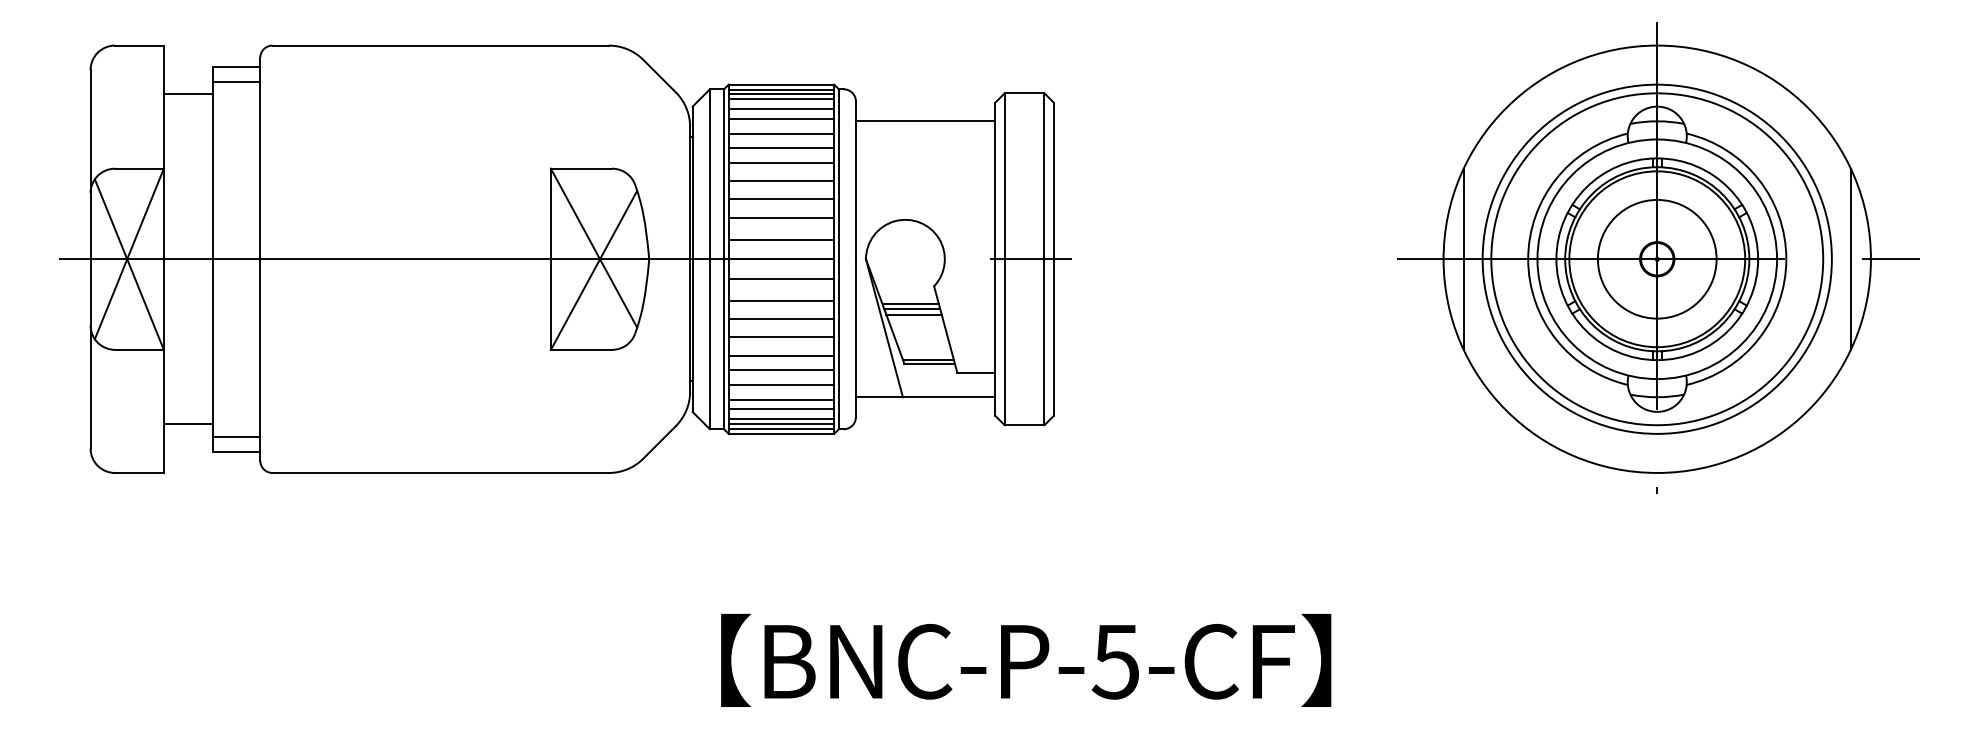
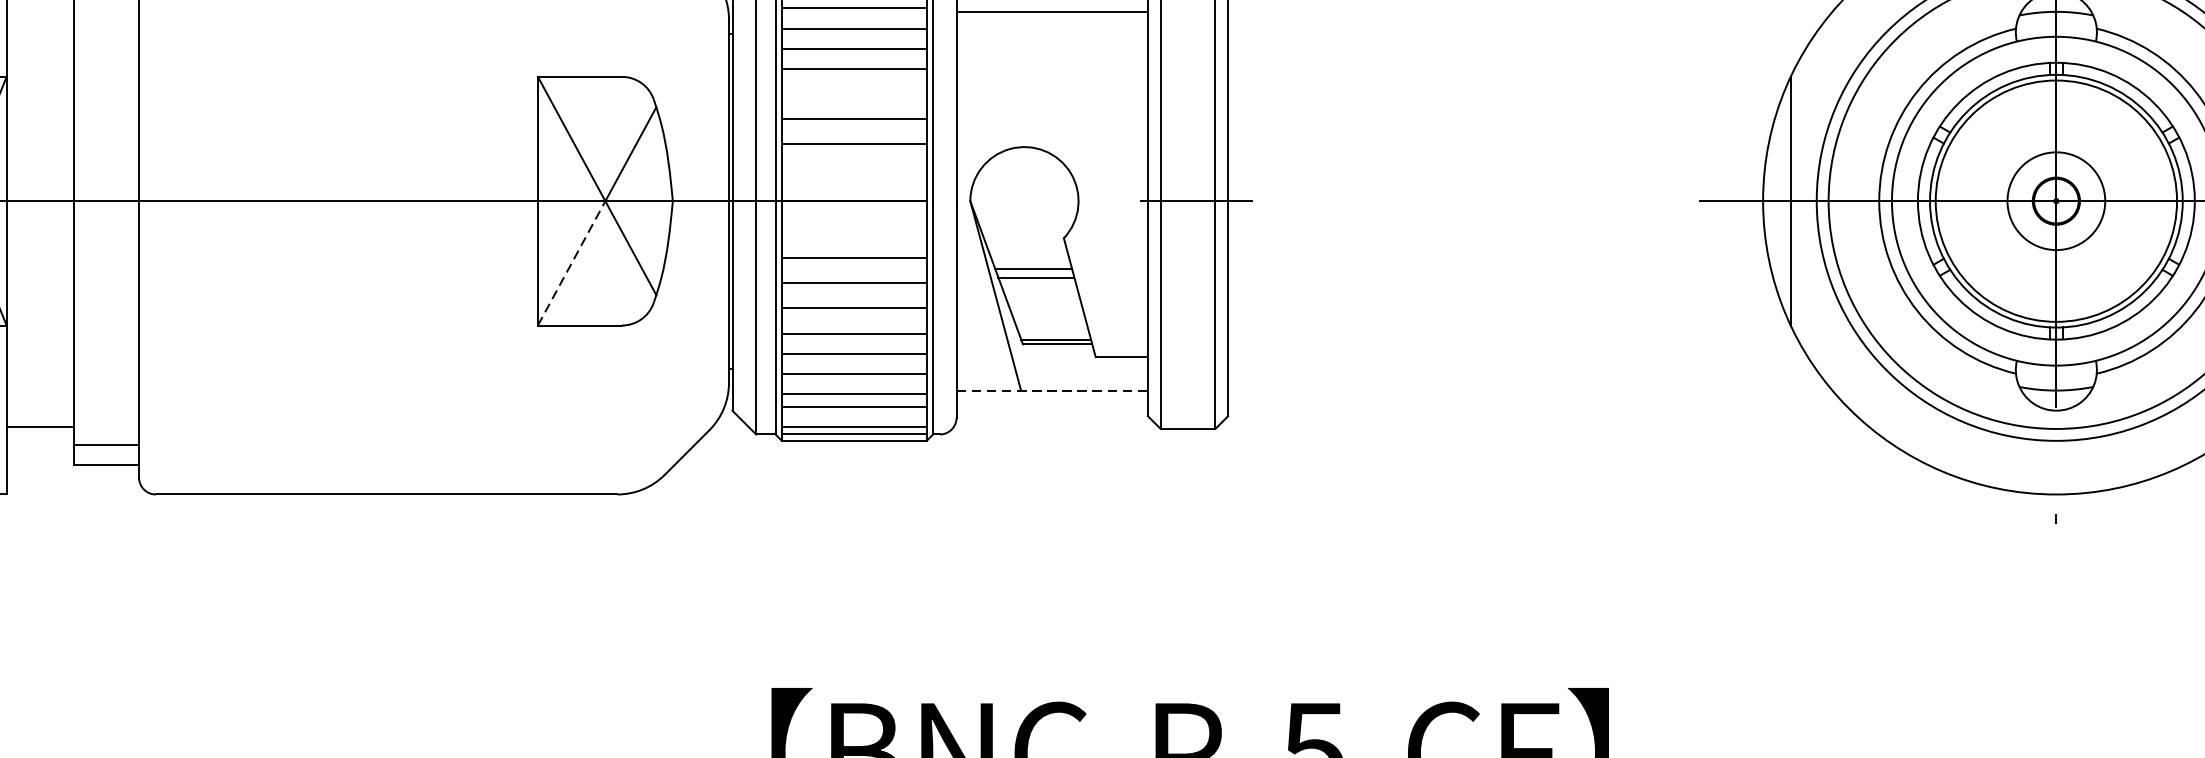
line: (781, 181) -> (854, 94), removed
line: (781, 239) -> (854, 174), removed
circle: (1656, 258) -> (2055, 200), size x0.6
line: (781, 278) -> (854, 227), removed
line: (575, 304) -> (571, 263), solid -> dashed
line: (910, 304) -> (1031, 263), removed
line: (925, 397) -> (1052, 390), solid -> dashed
line: (781, 419) -> (854, 421), removed

